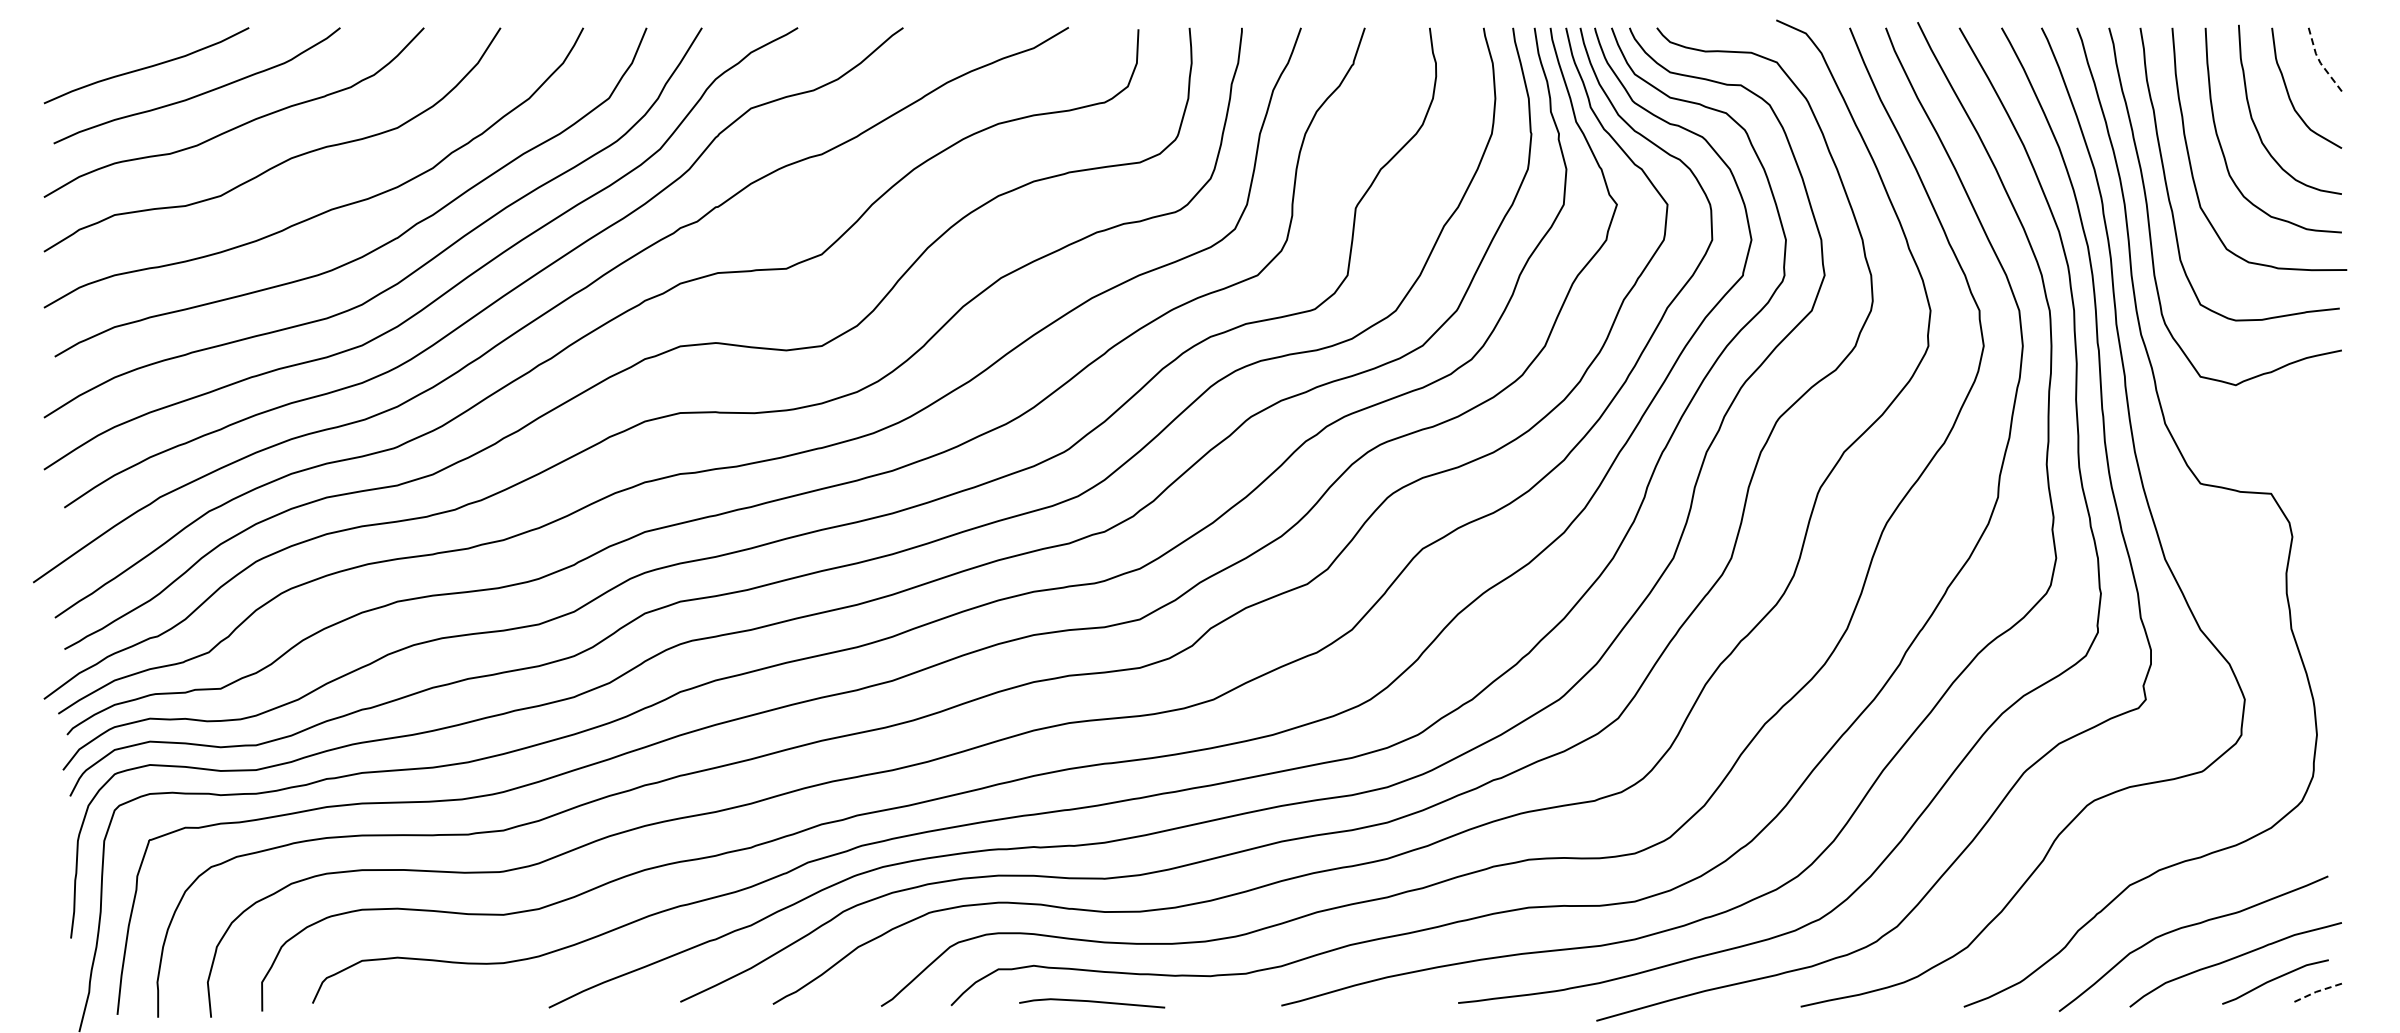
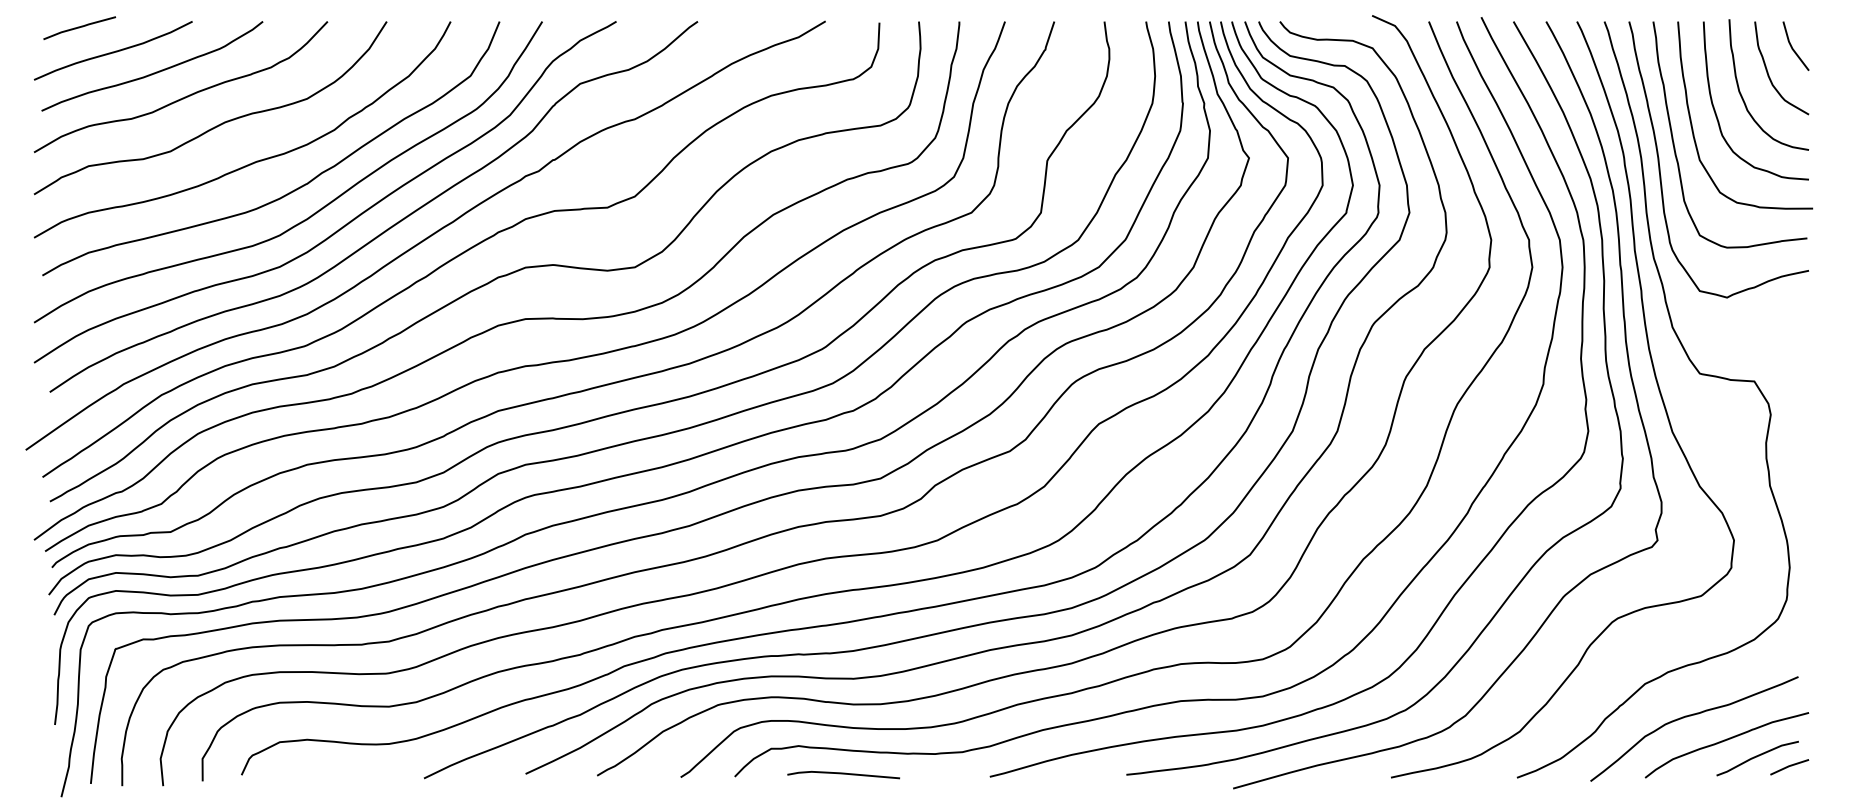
line: (103, 35) -> (80, 27), added
line: (2320, 62) -> (1792, 48), dashed -> solid
line: (2316, 991) -> (1789, 765), dashed -> solid

